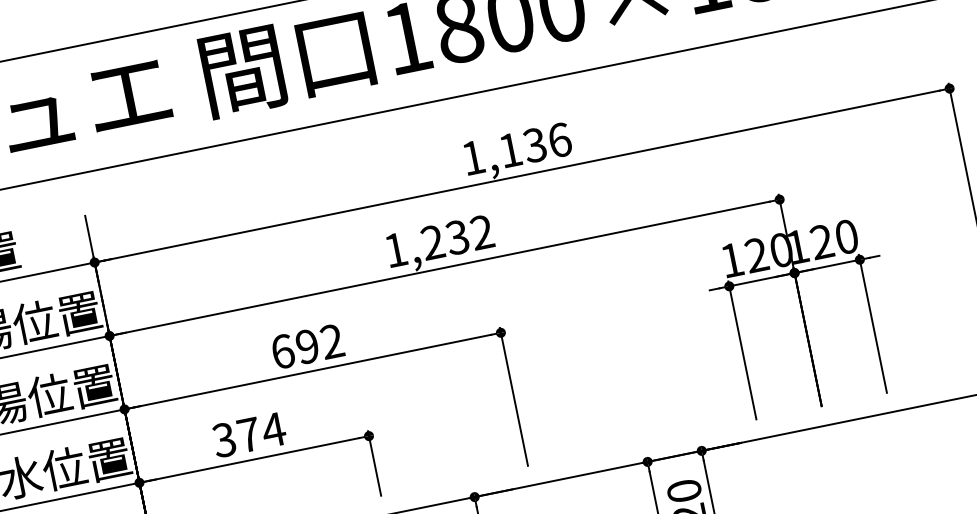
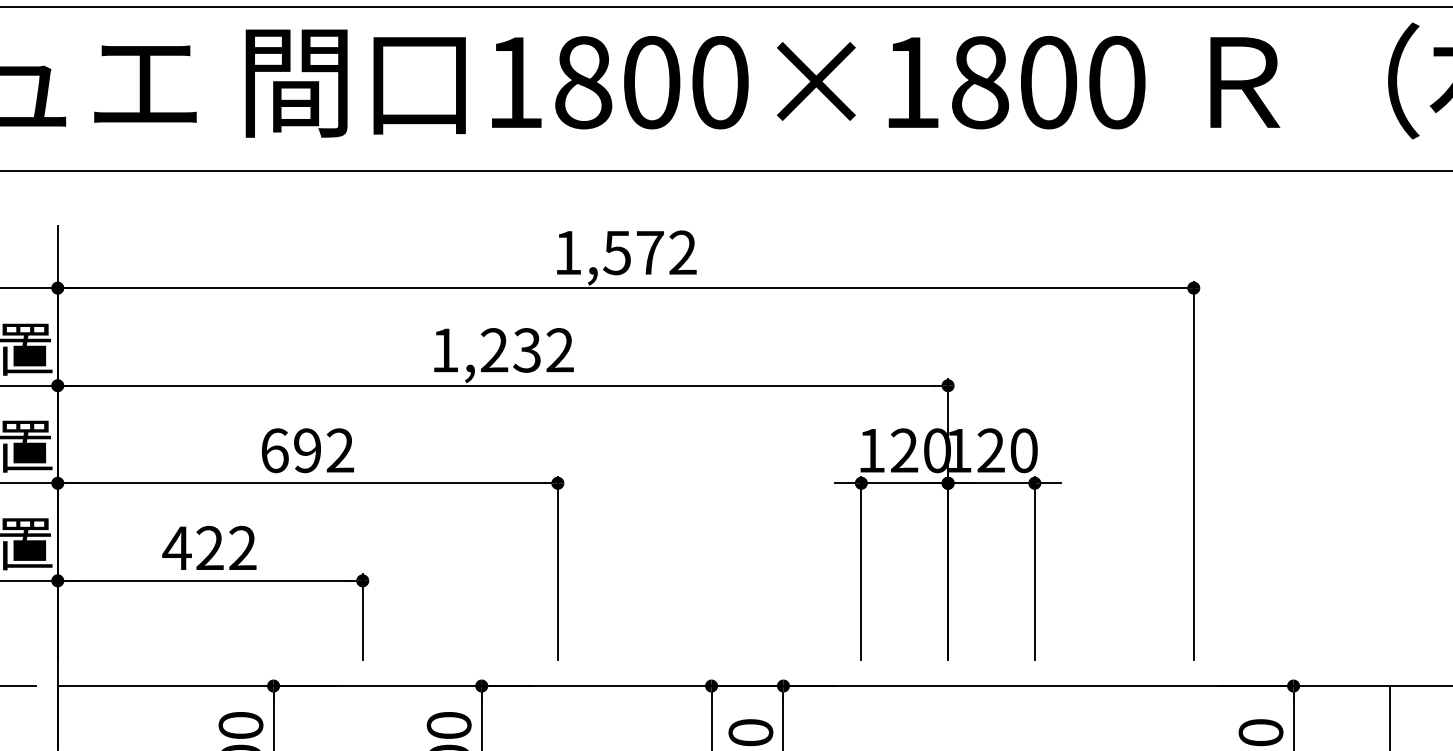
text: (535, 144) -> (650, 252), 1,136 -> 1,572
text: (248, 434) -> (209, 547), 374 -> 422

